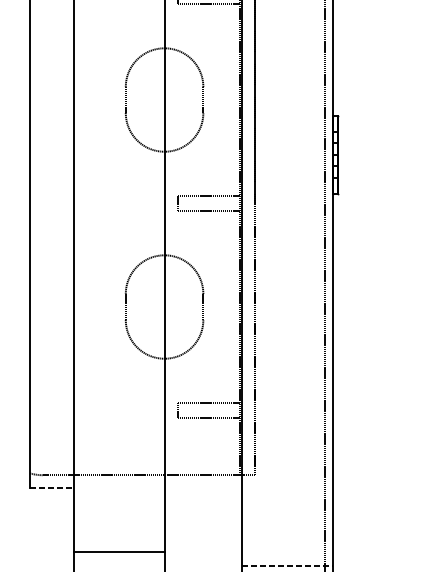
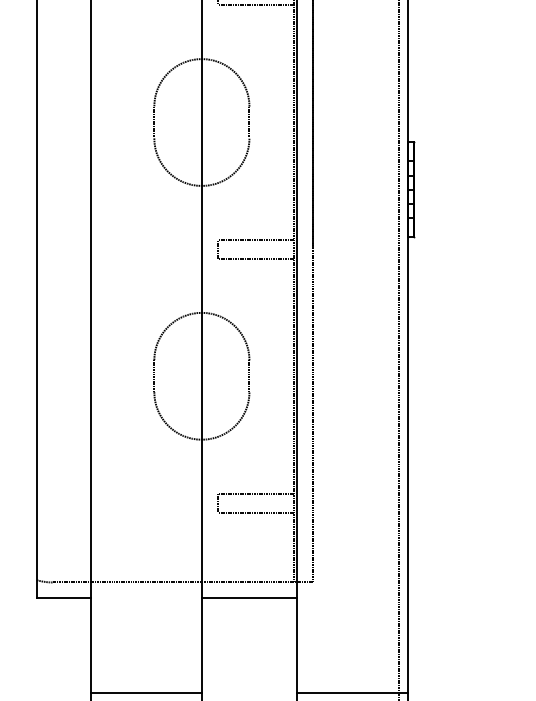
line: (51, 488) -> (63, 598), dashed -> solid
line: (203, 488) -> (249, 598), added
line: (118, 551) -> (145, 693), moved
line: (287, 565) -> (352, 693), dashed -> solid

